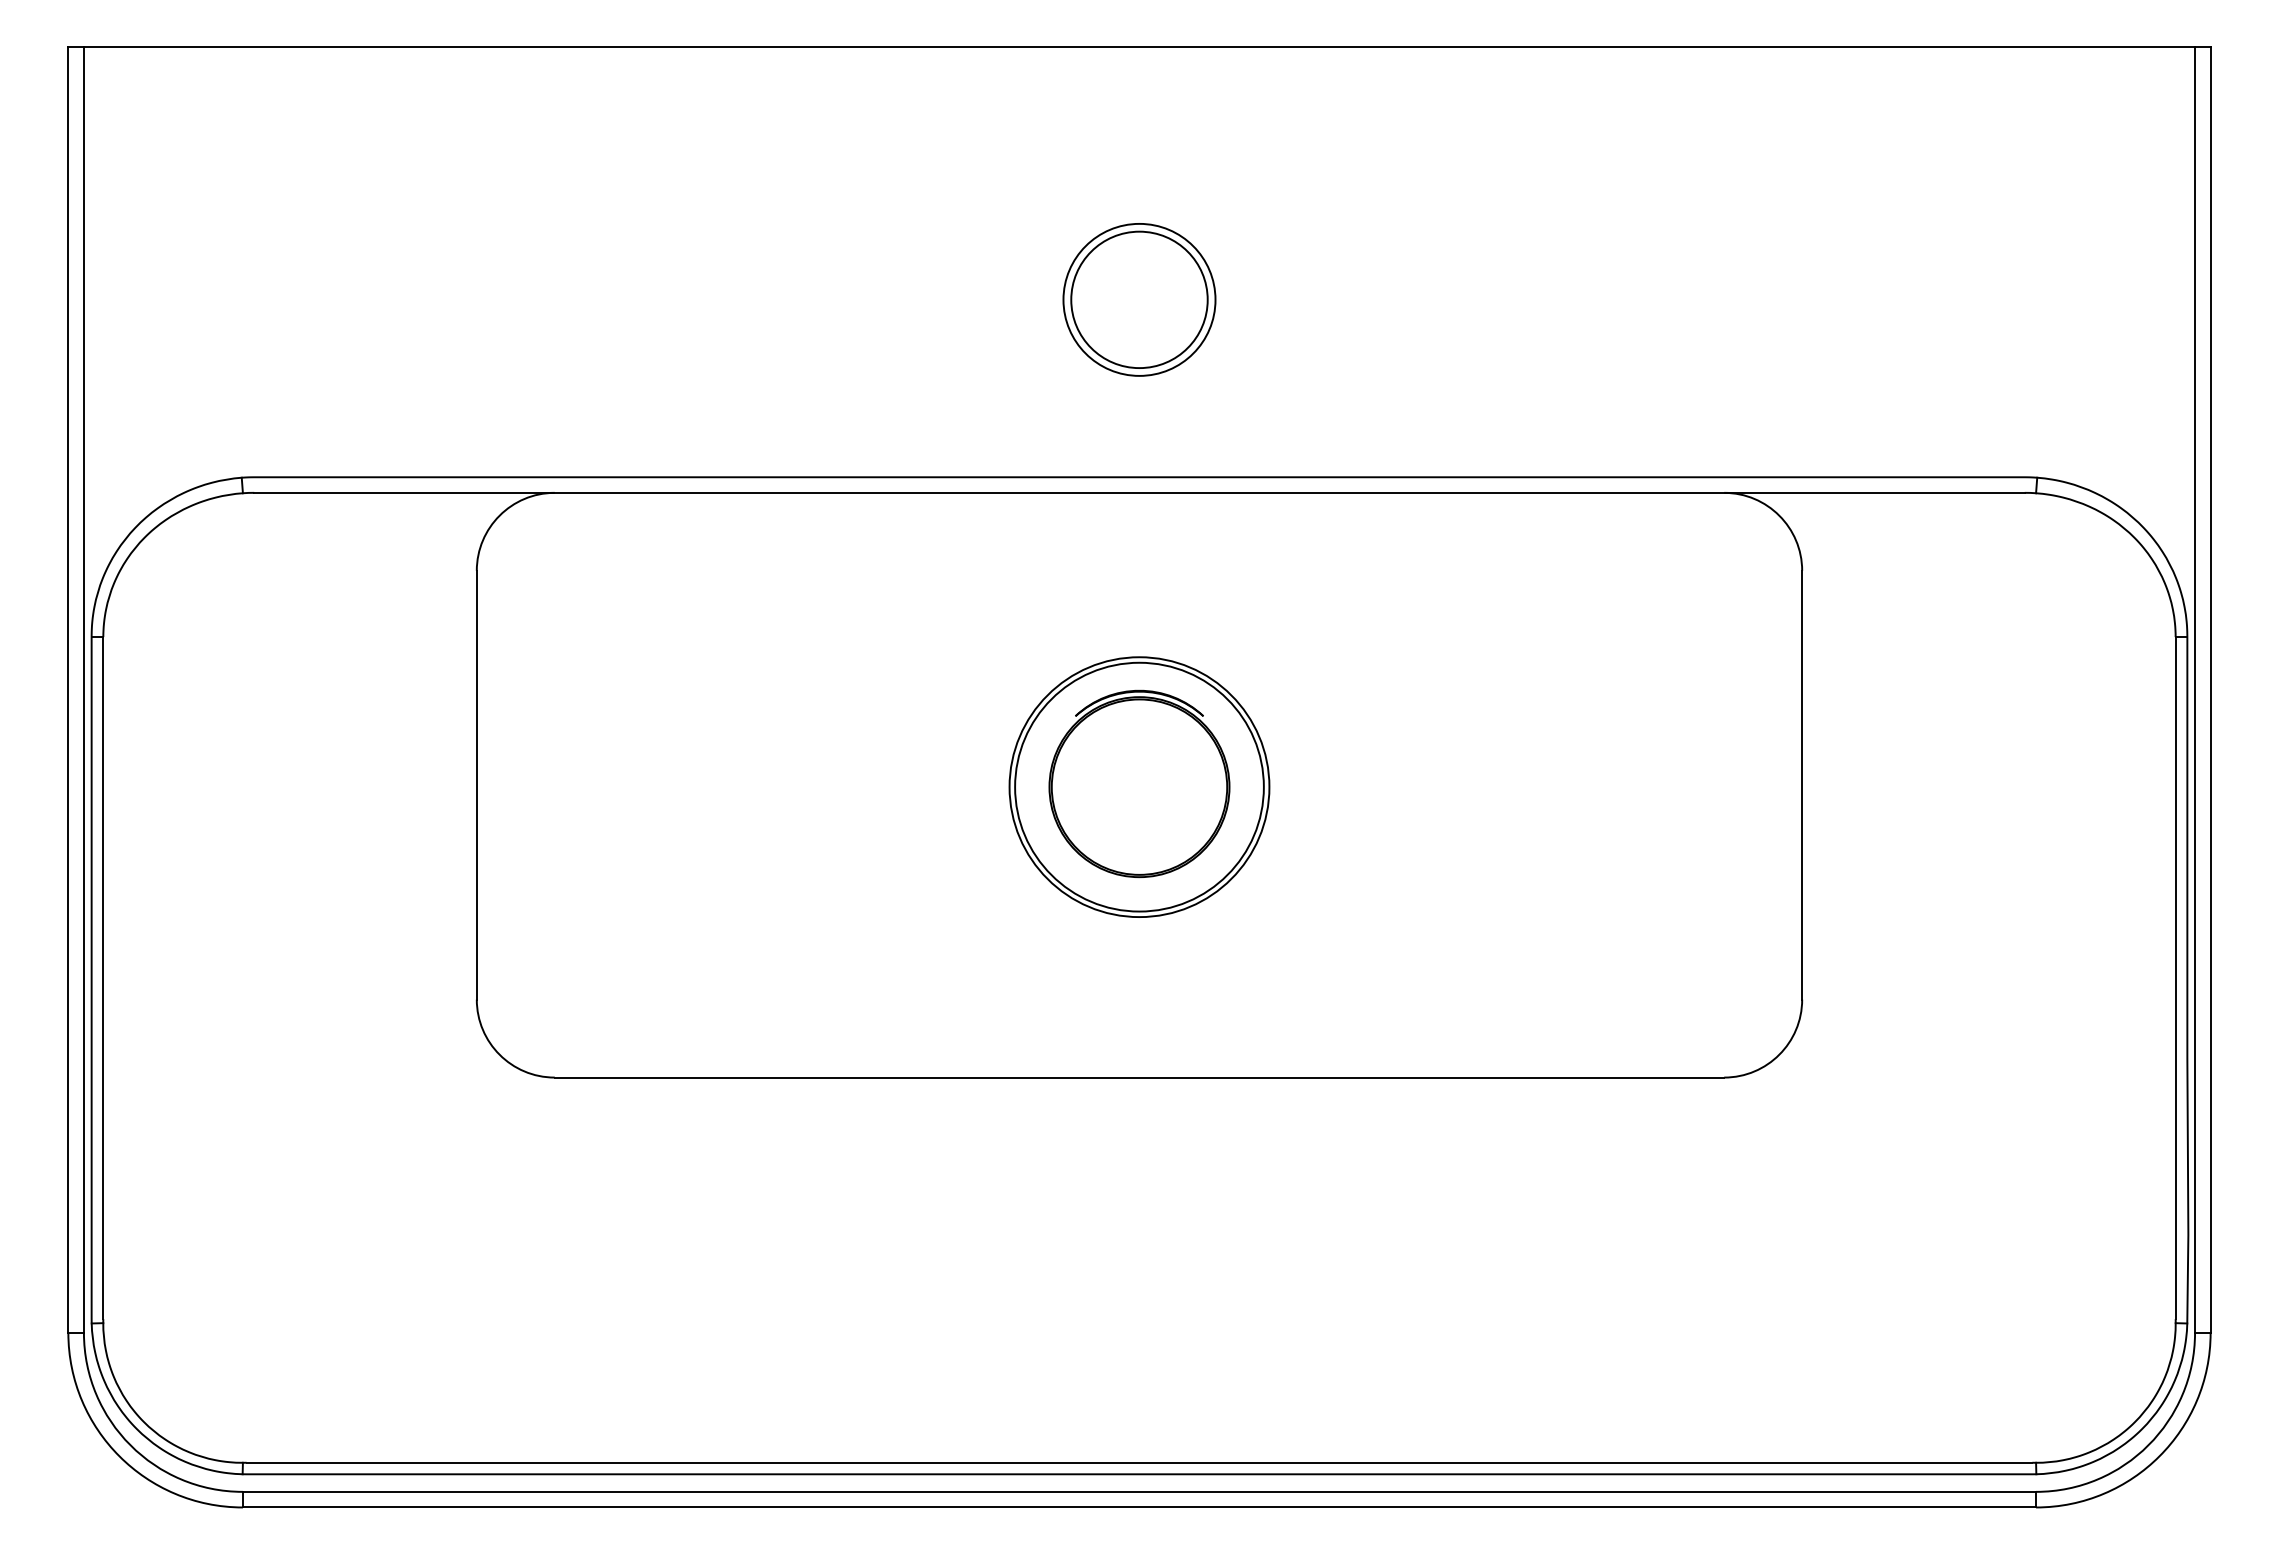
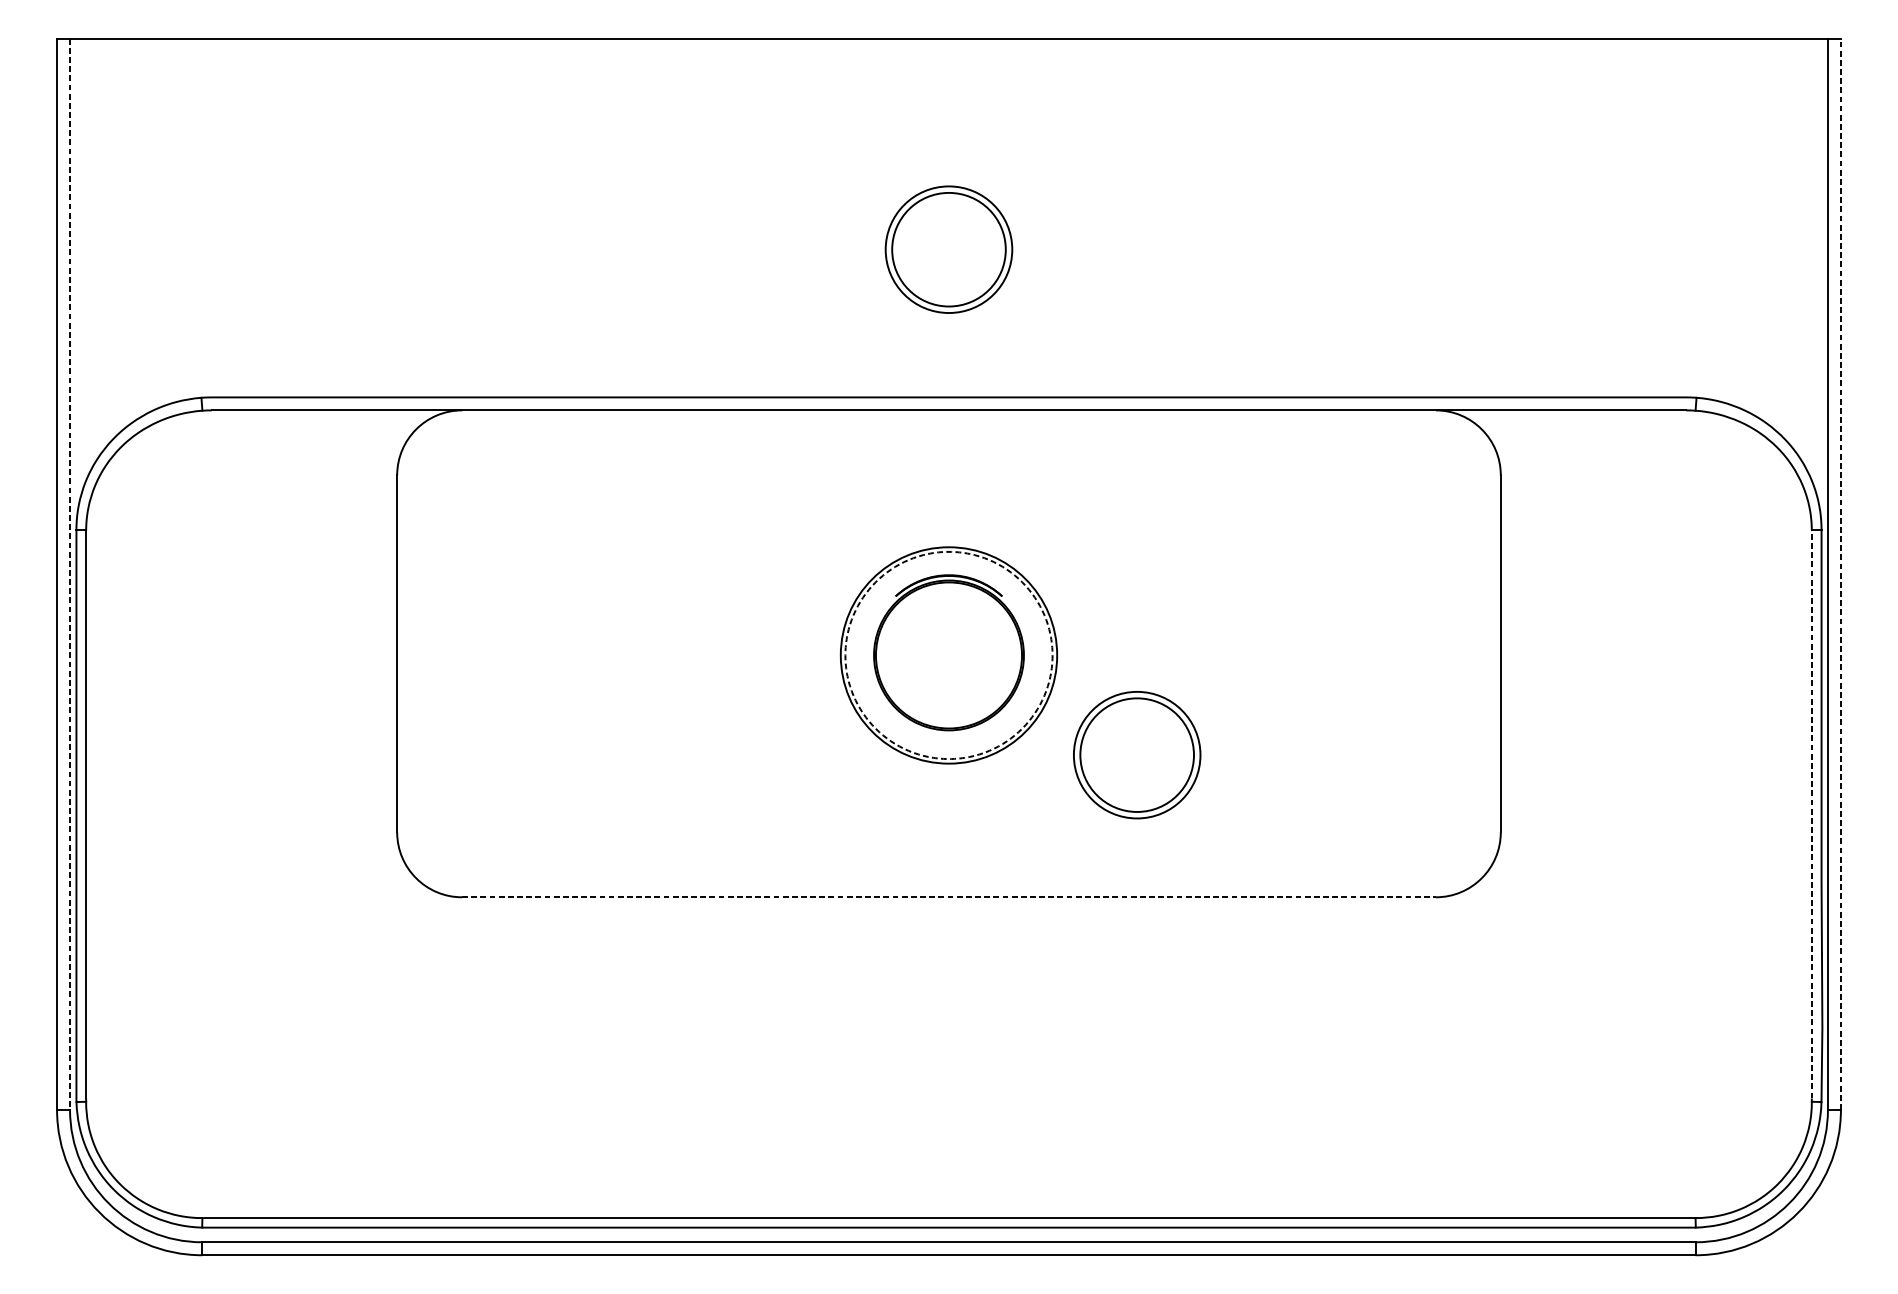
line: (2210, 689) -> (1840, 574), solid -> dashed
line: (83, 690) -> (69, 574), solid -> dashed
circle: (1139, 786) -> (949, 654), solid -> dashed
part: (1365, 906) -> (1137, 754), added
line: (2175, 977) -> (1811, 813), solid -> dashed
line: (1139, 1077) -> (949, 897), solid -> dashed

